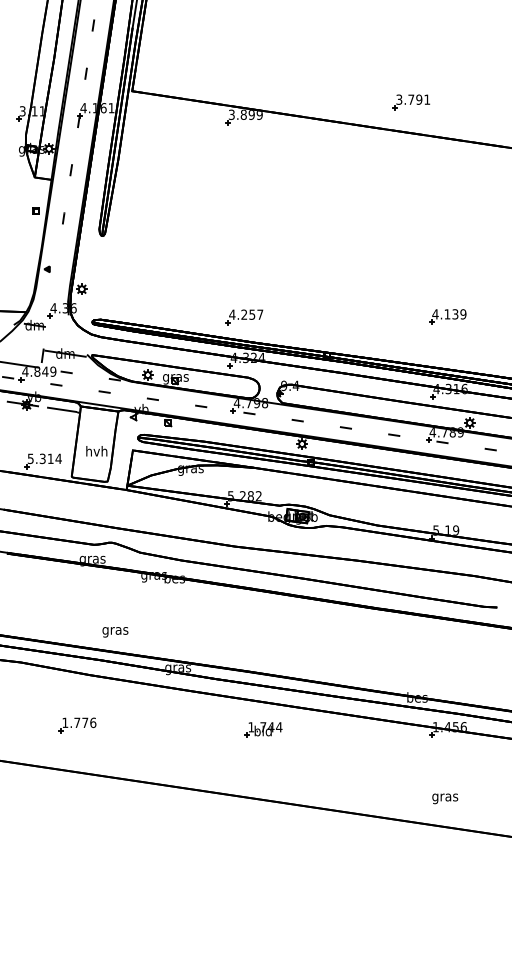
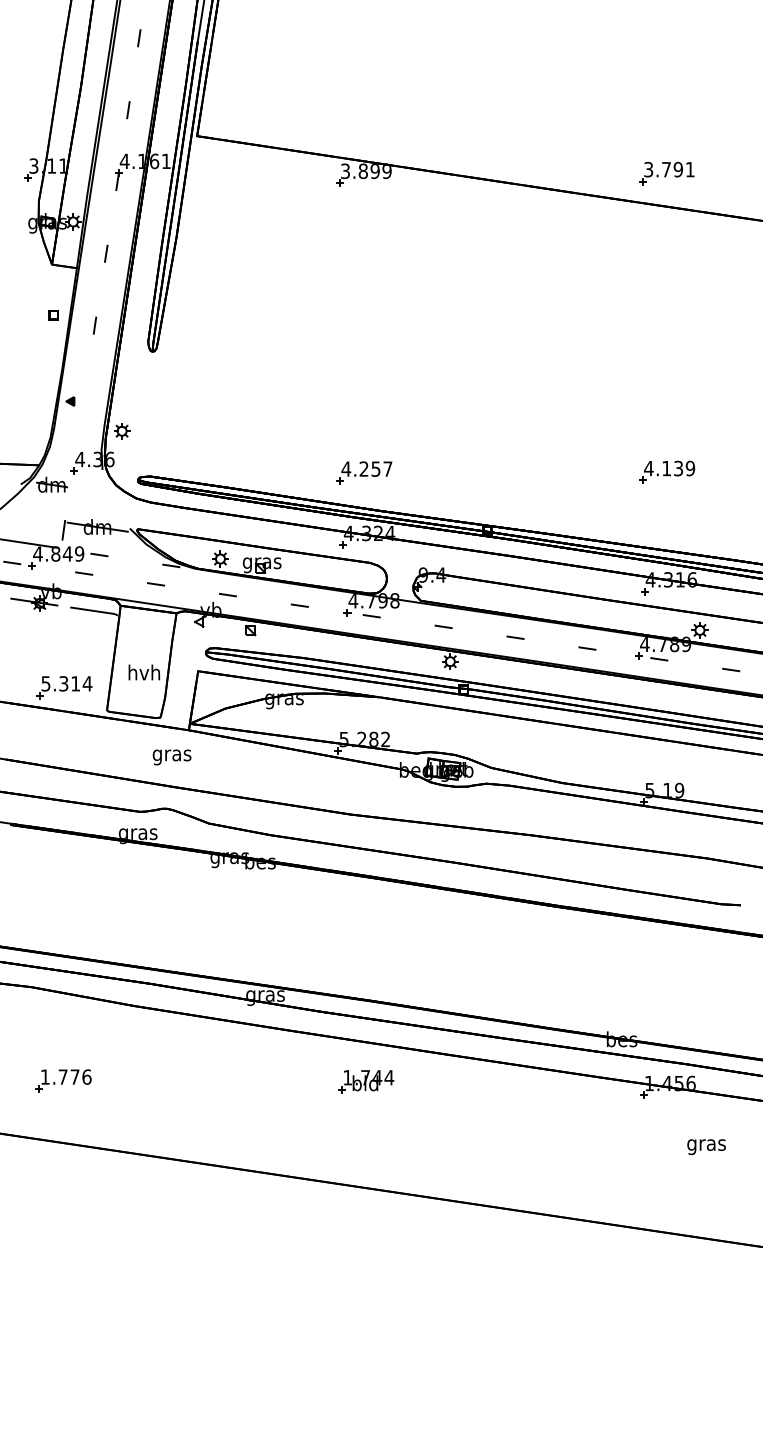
part: (411, 102) -> (666, 173), moved
text: (115, 632) -> (172, 757), moved
part: (77, 725) -> (63, 1081), moved
part: (263, 729) -> (365, 1081), moved
text: (445, 798) -> (706, 1146), moved

